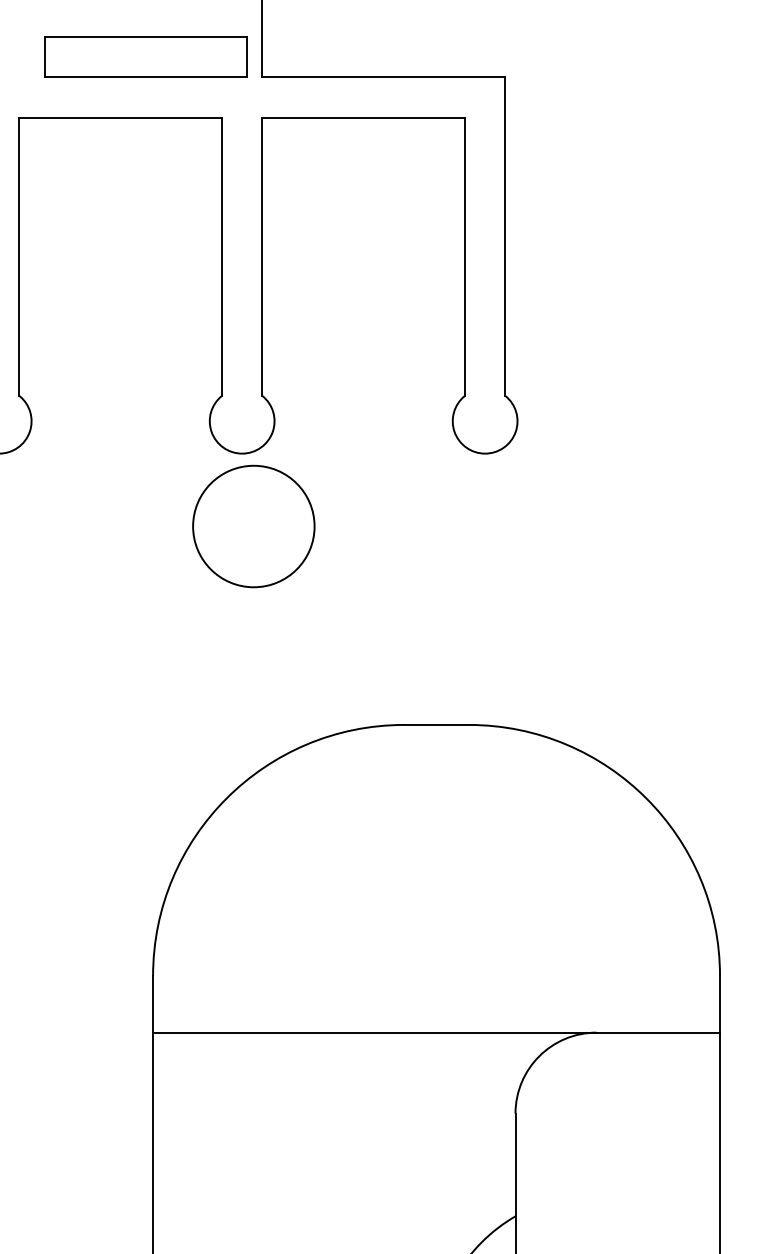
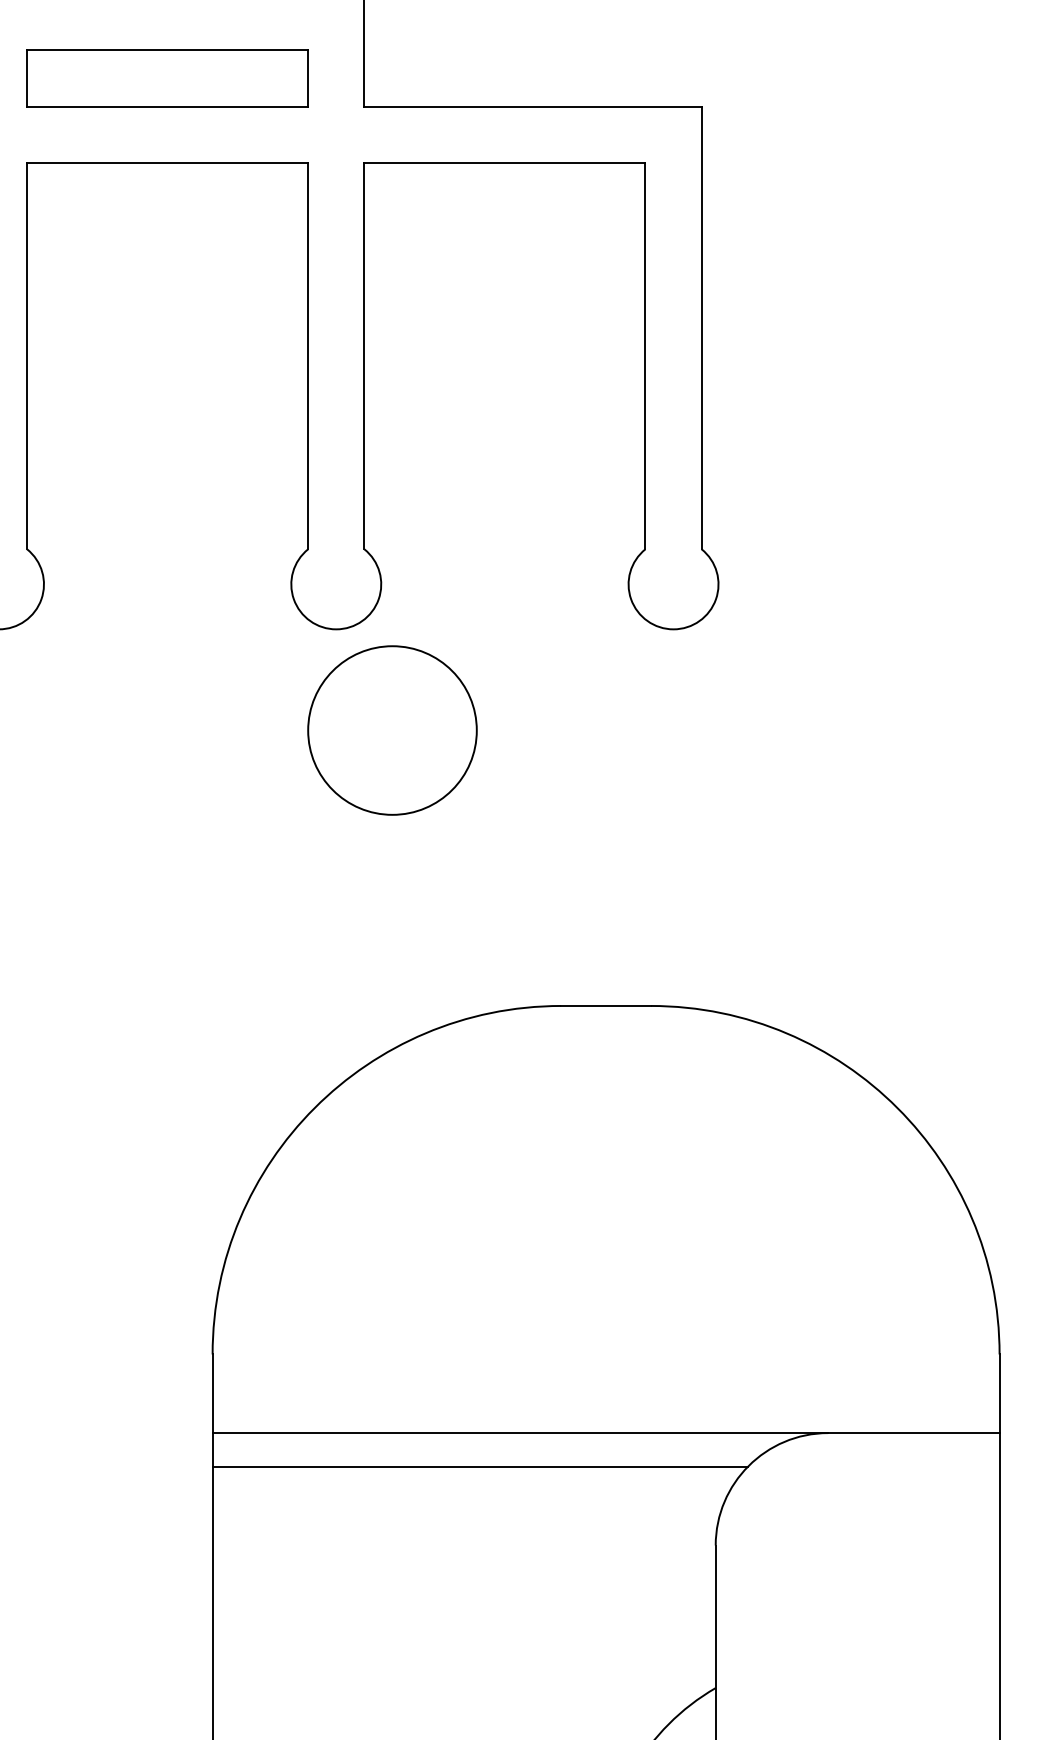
part: (145, 56) -> (167, 78), moved
circle: (253, 526) -> (392, 730), moved
line: (345, 1056) -> (479, 1466), added

